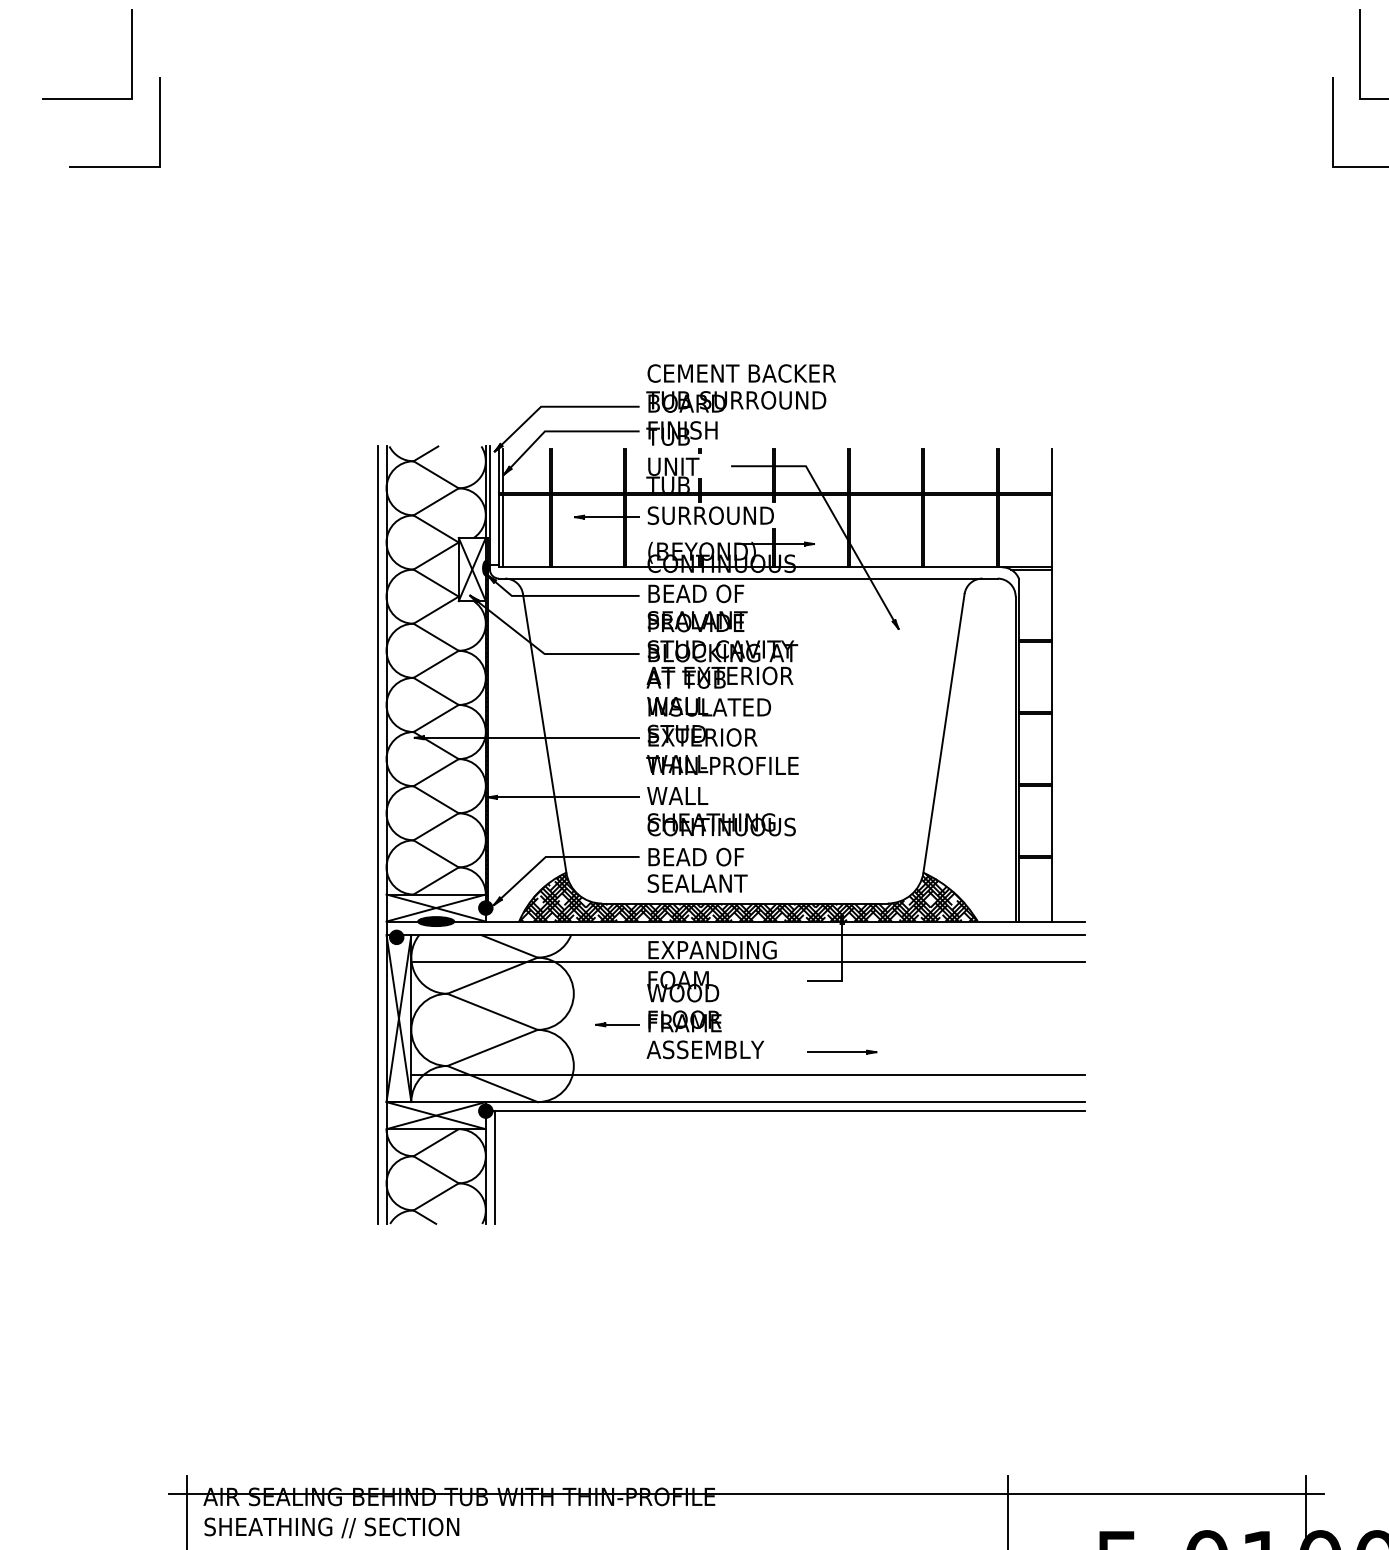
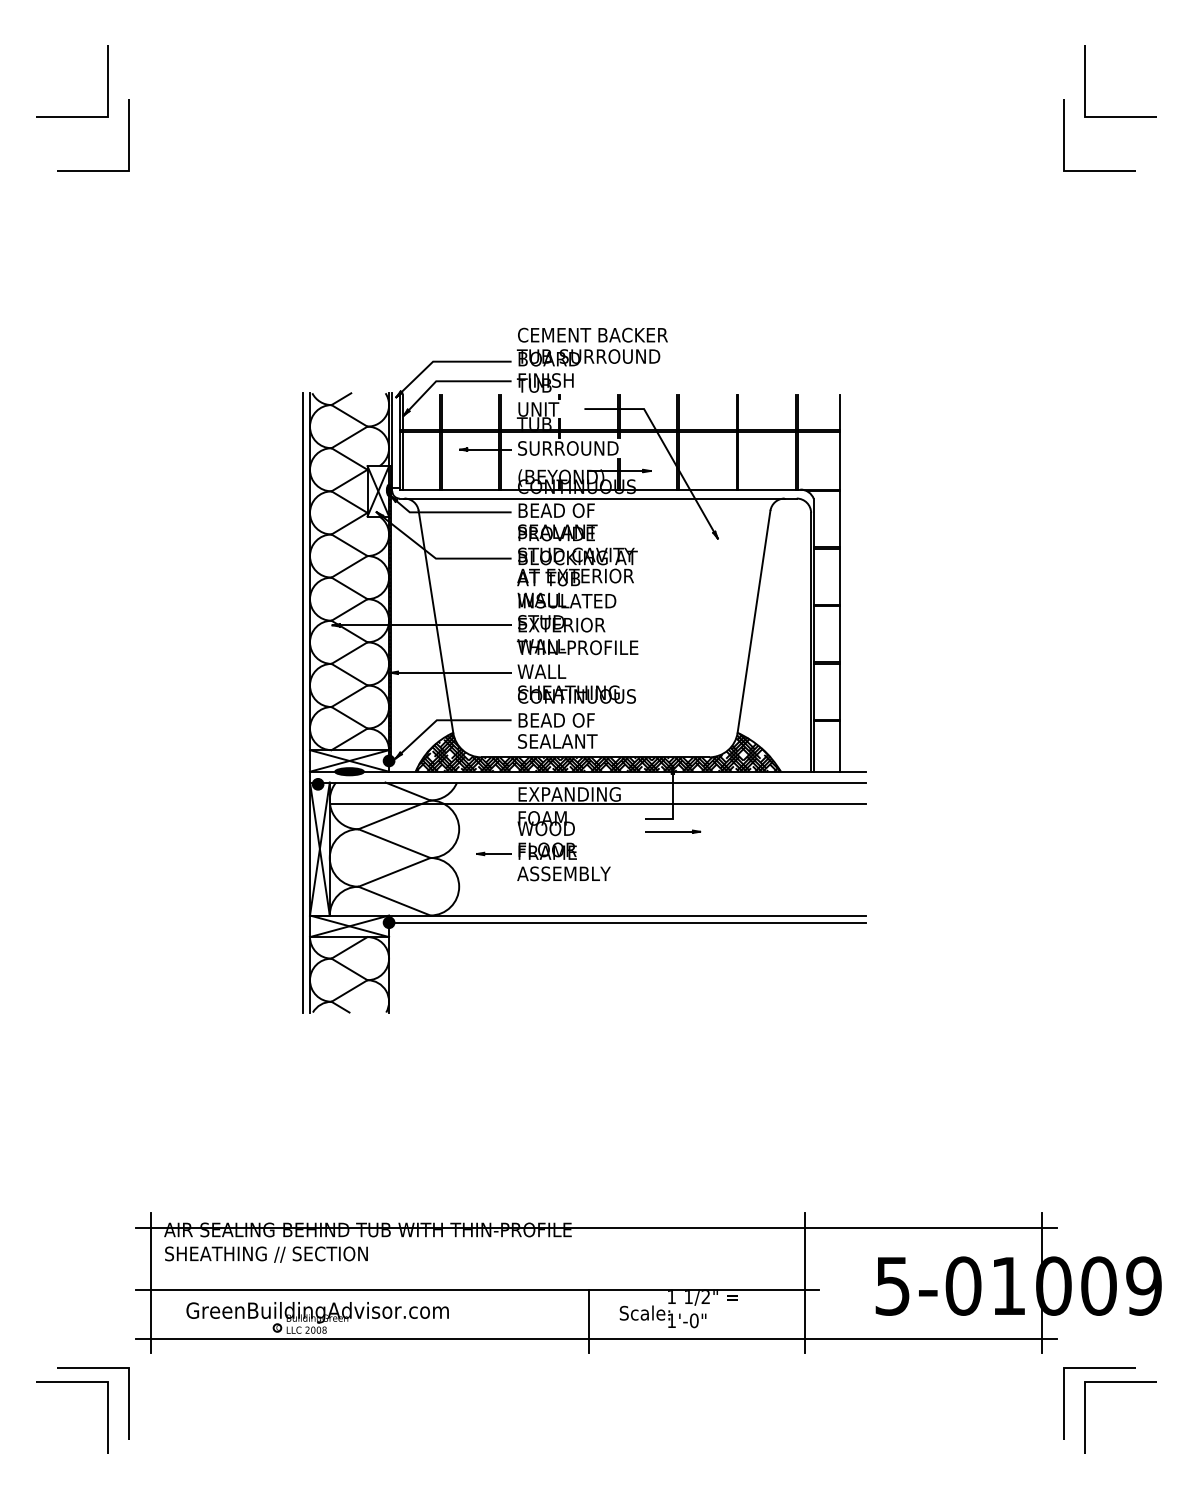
part: (842, 1051) -> (673, 831), moved
line: (747, 1074) -> (597, 893), removed
line: (495, 1167) -> (396, 967), removed

